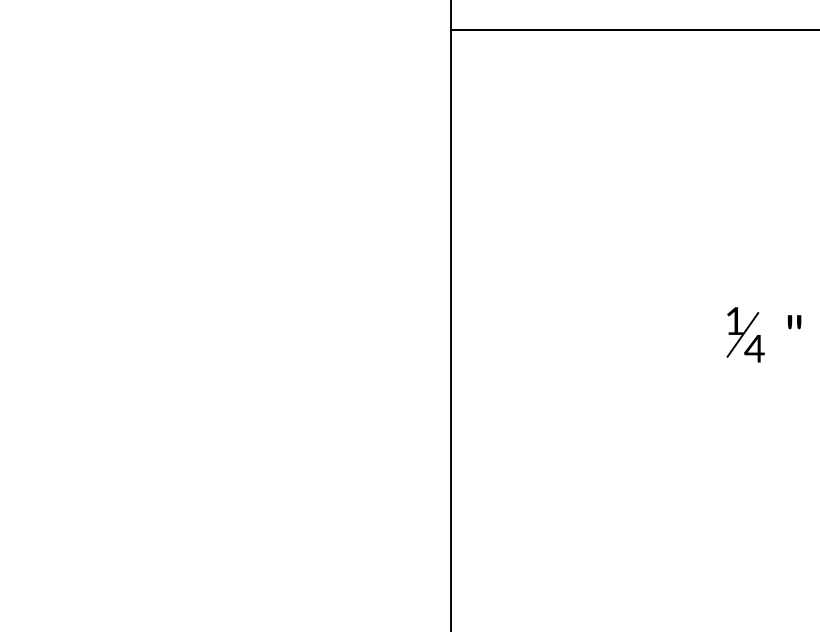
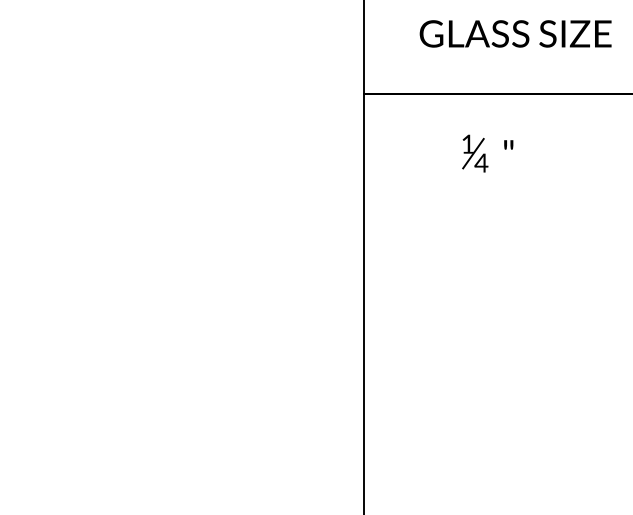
part: (763, 334) -> (487, 153), moved

